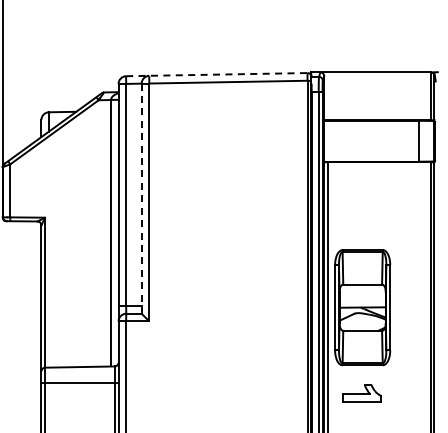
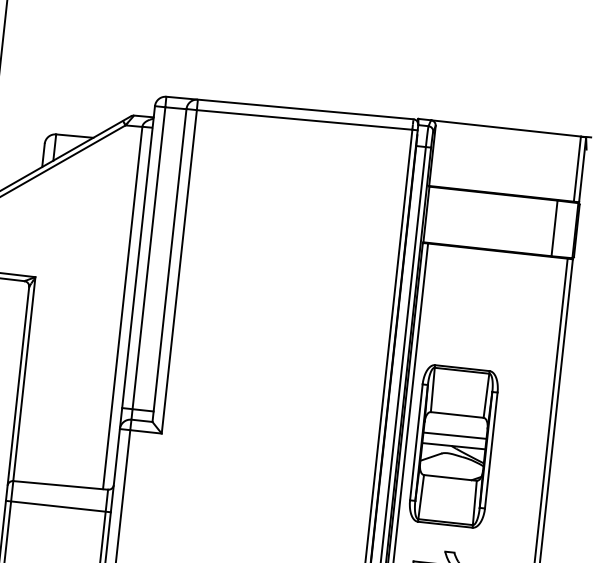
line: (216, 74) -> (289, 107), dashed -> solid
line: (141, 199) -> (169, 266), dashed -> solid
line: (362, 299) -> (454, 435), added

